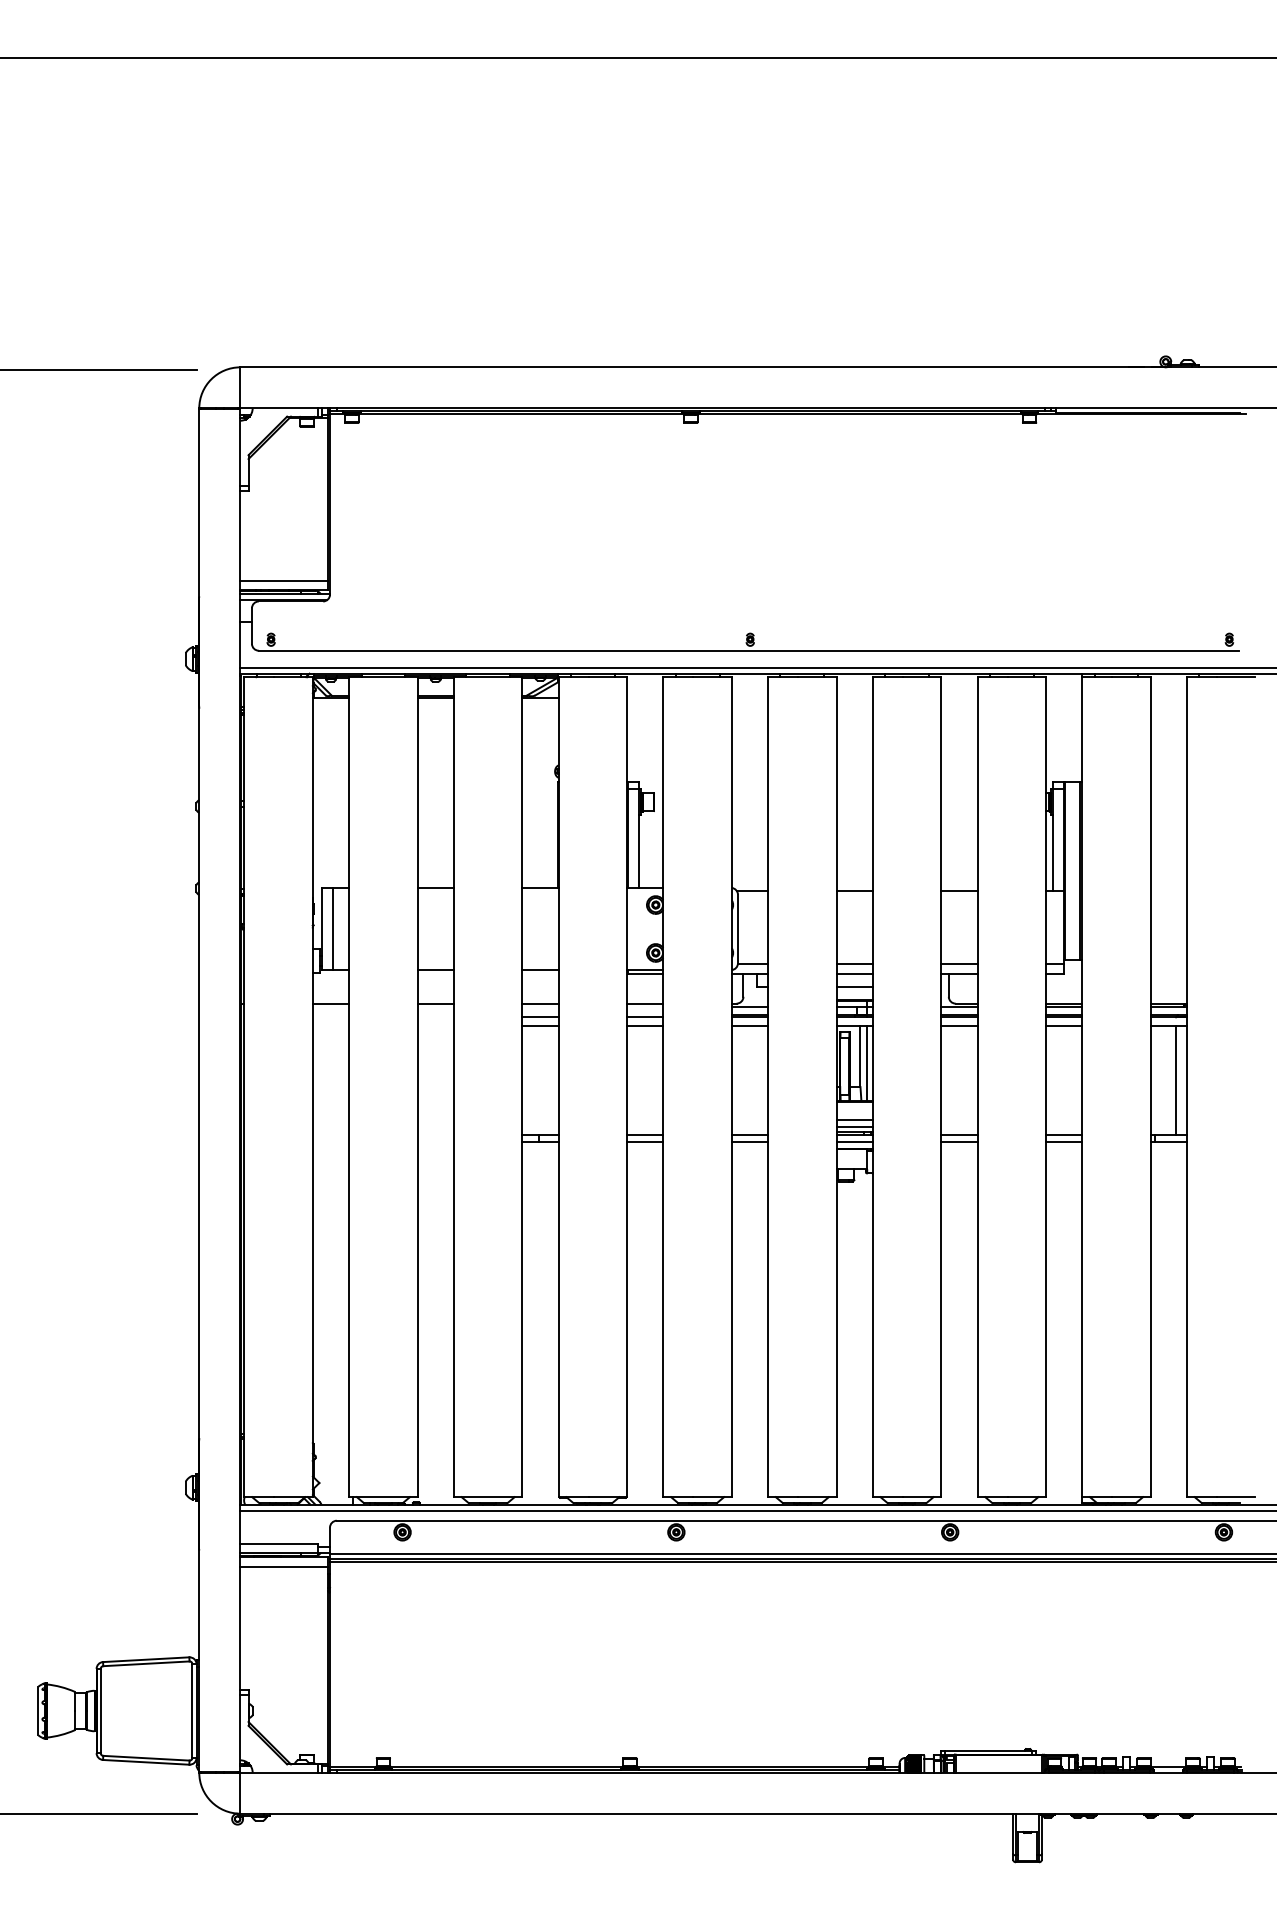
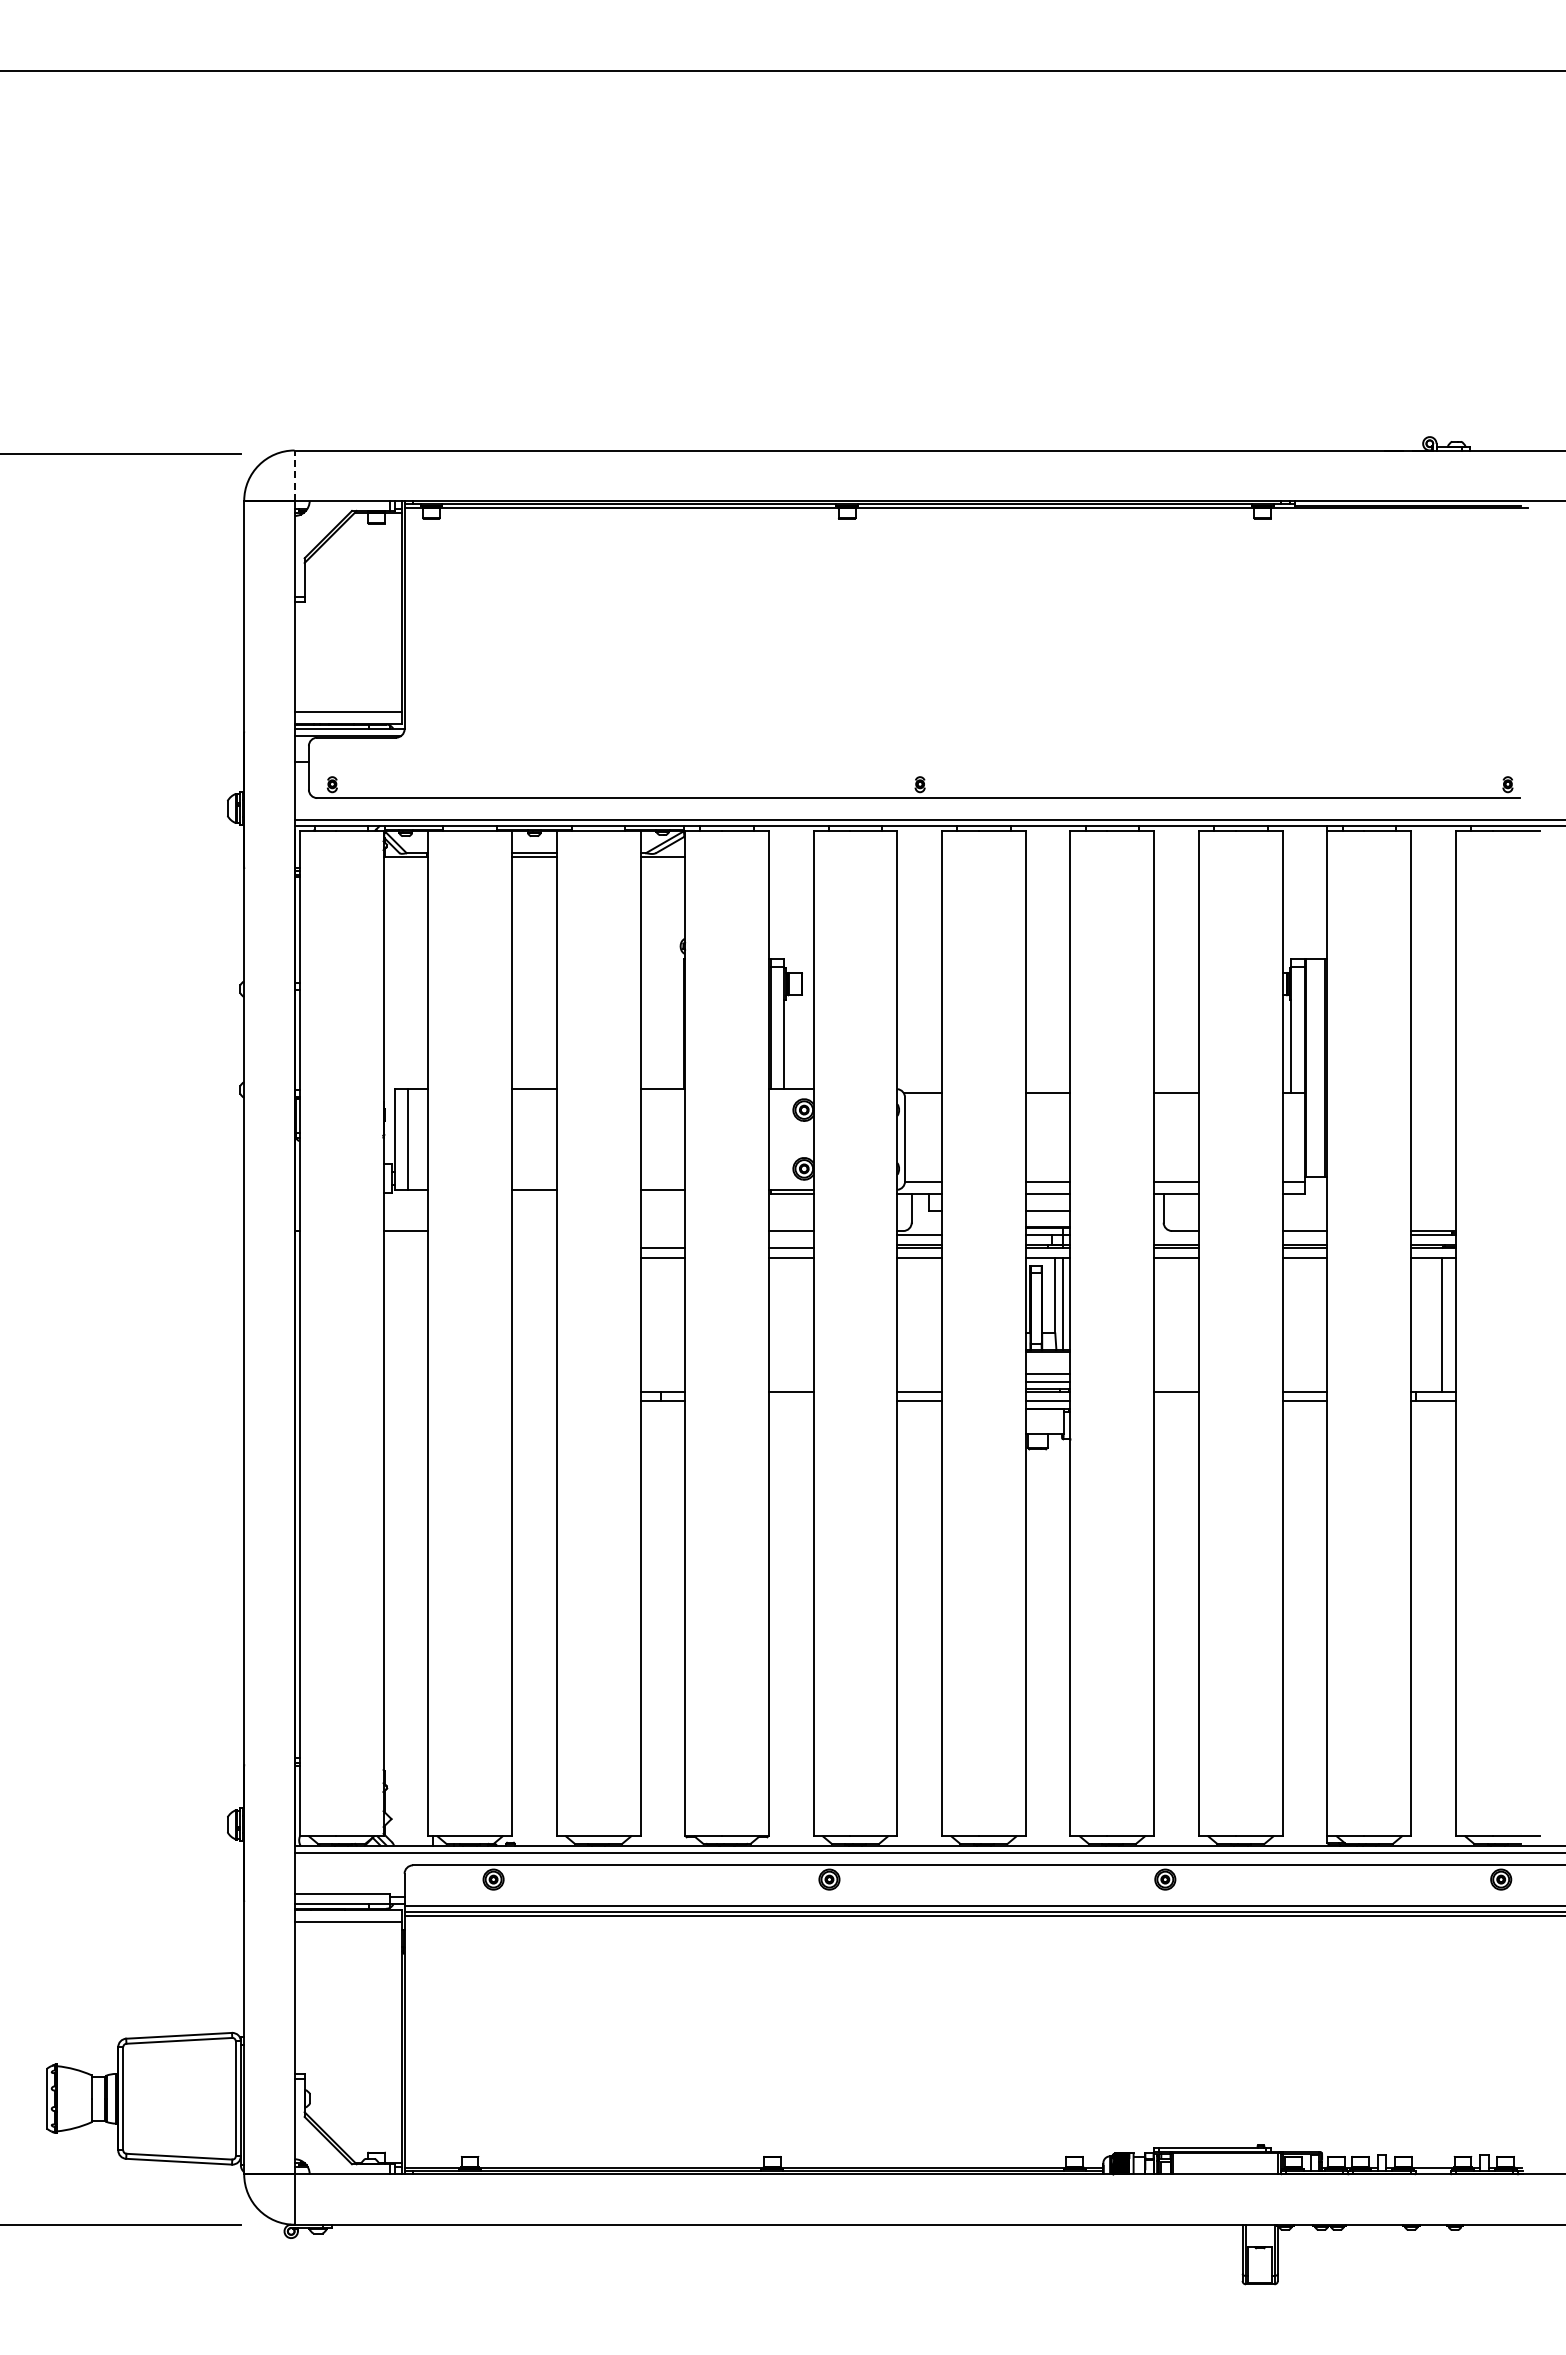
line: (240, 387) -> (294, 475), solid -> dashed
line: (435, 1004) -> (534, 1231), removed
line: (540, 1004) -> (662, 1231), removed
line: (959, 1006) -> (1176, 1234), removed
line: (1063, 1006) -> (1304, 1234), removed
line: (645, 1141) -> (791, 1400), removed
line: (959, 1141) -> (1176, 1400), removed

